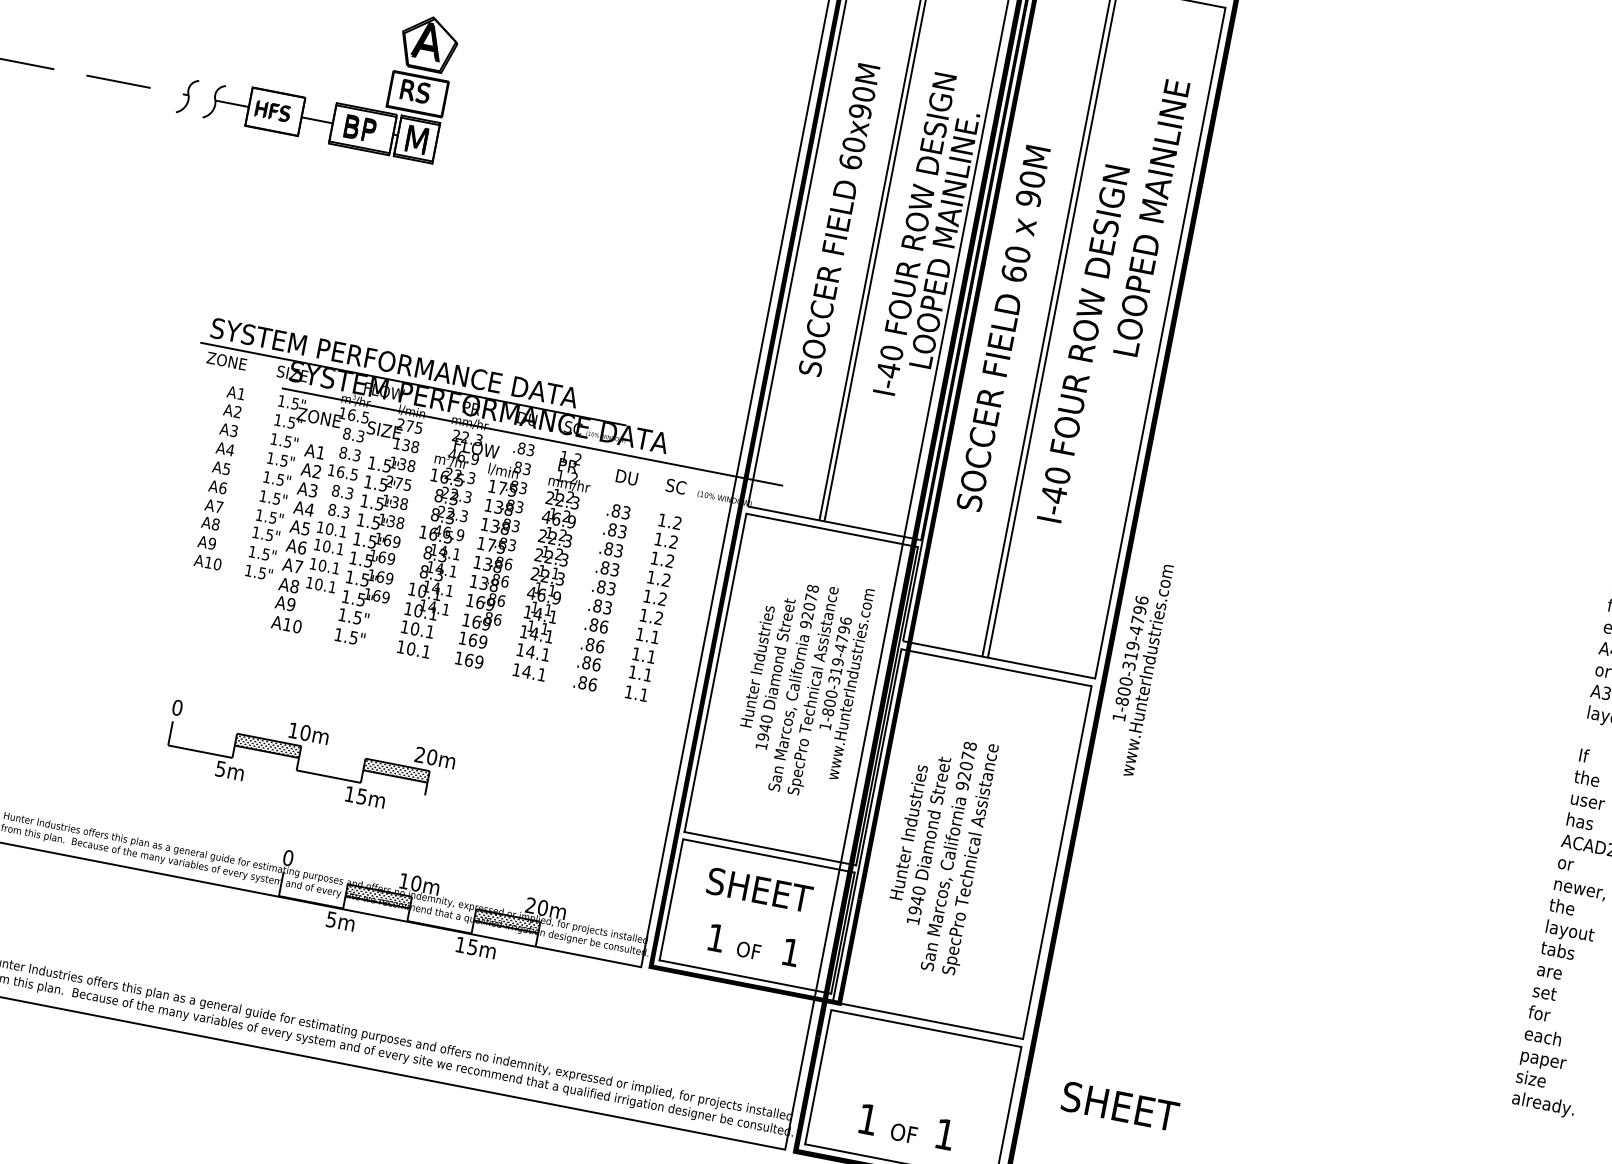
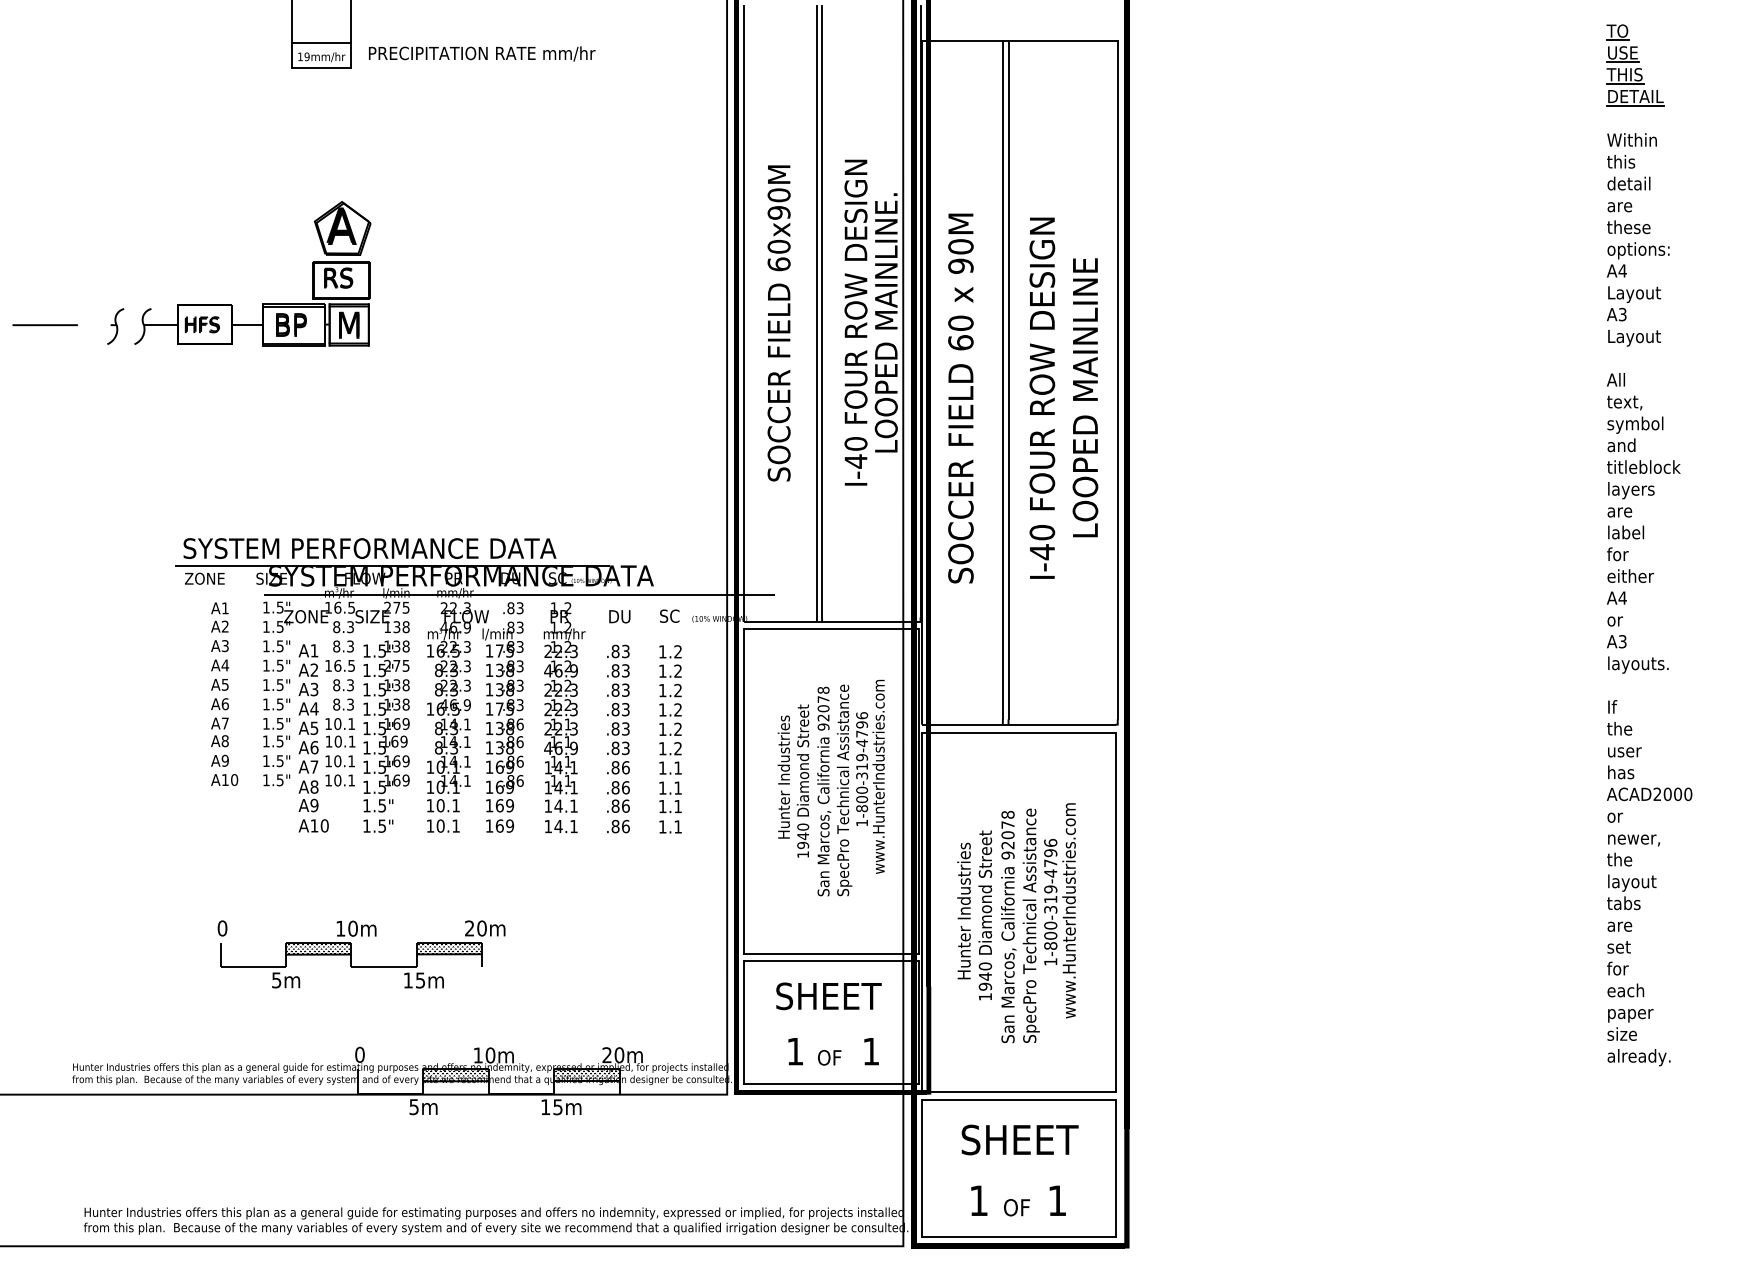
text: (1151, 217) -> (1085, 397), moved
text: (1137, 668) -> (1059, 910), moved
text: (1119, 1105) -> (1019, 1139), moved

